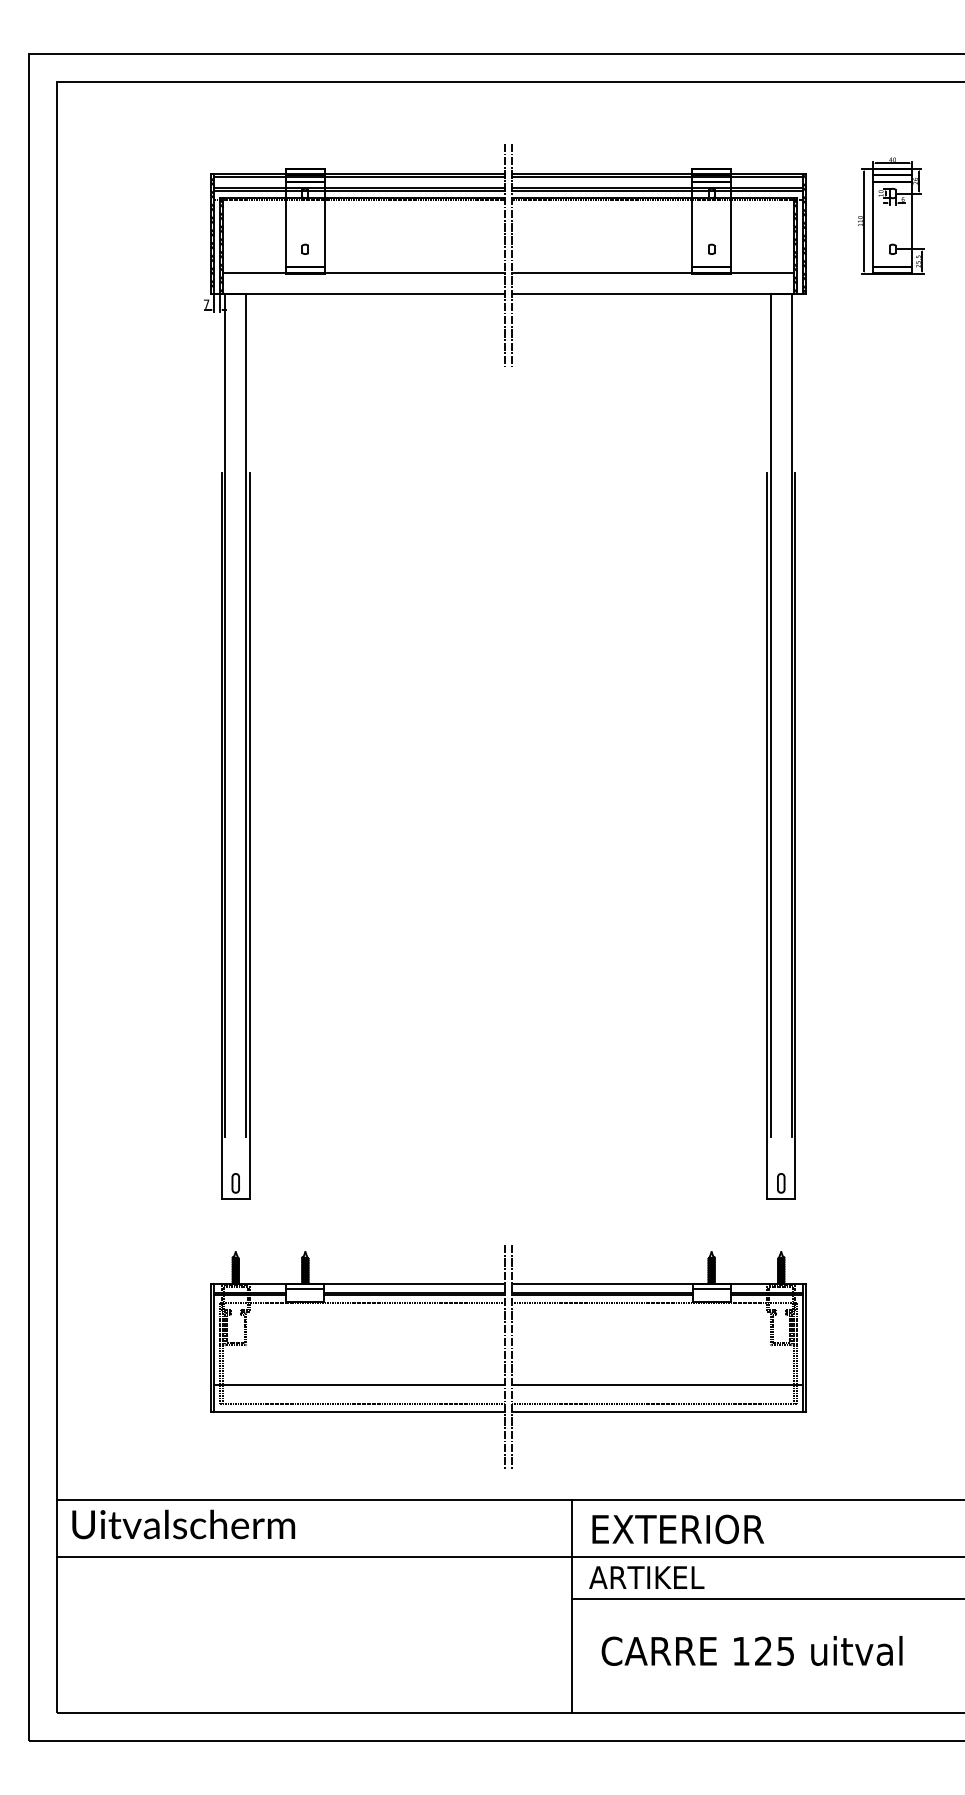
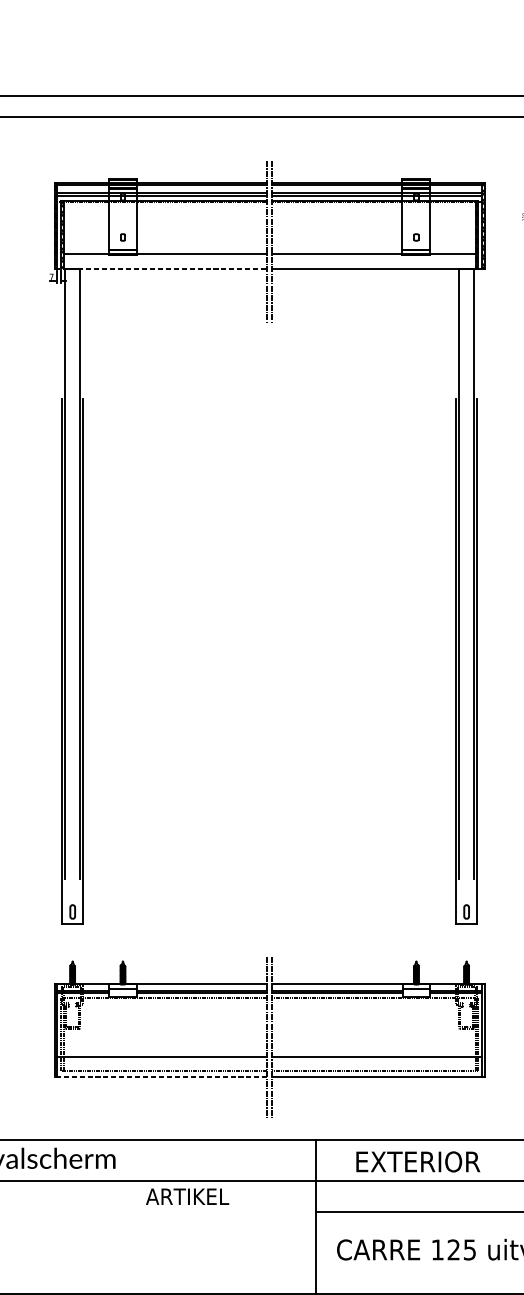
line: (358, 293) -> (161, 269), solid -> dashed
line: (357, 1412) -> (160, 1077), solid -> dashed
text: (678, 1529) -> (418, 1161), moved
text: (646, 1577) -> (187, 1196), moved

